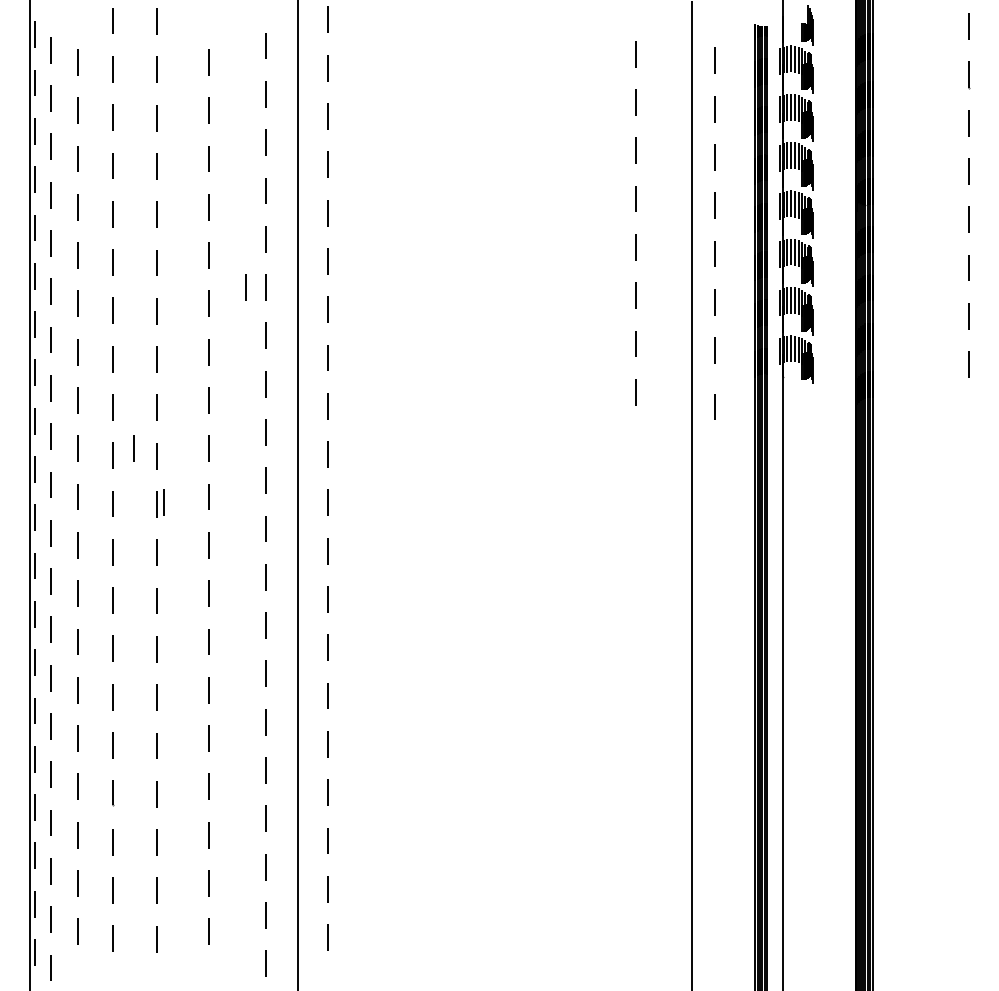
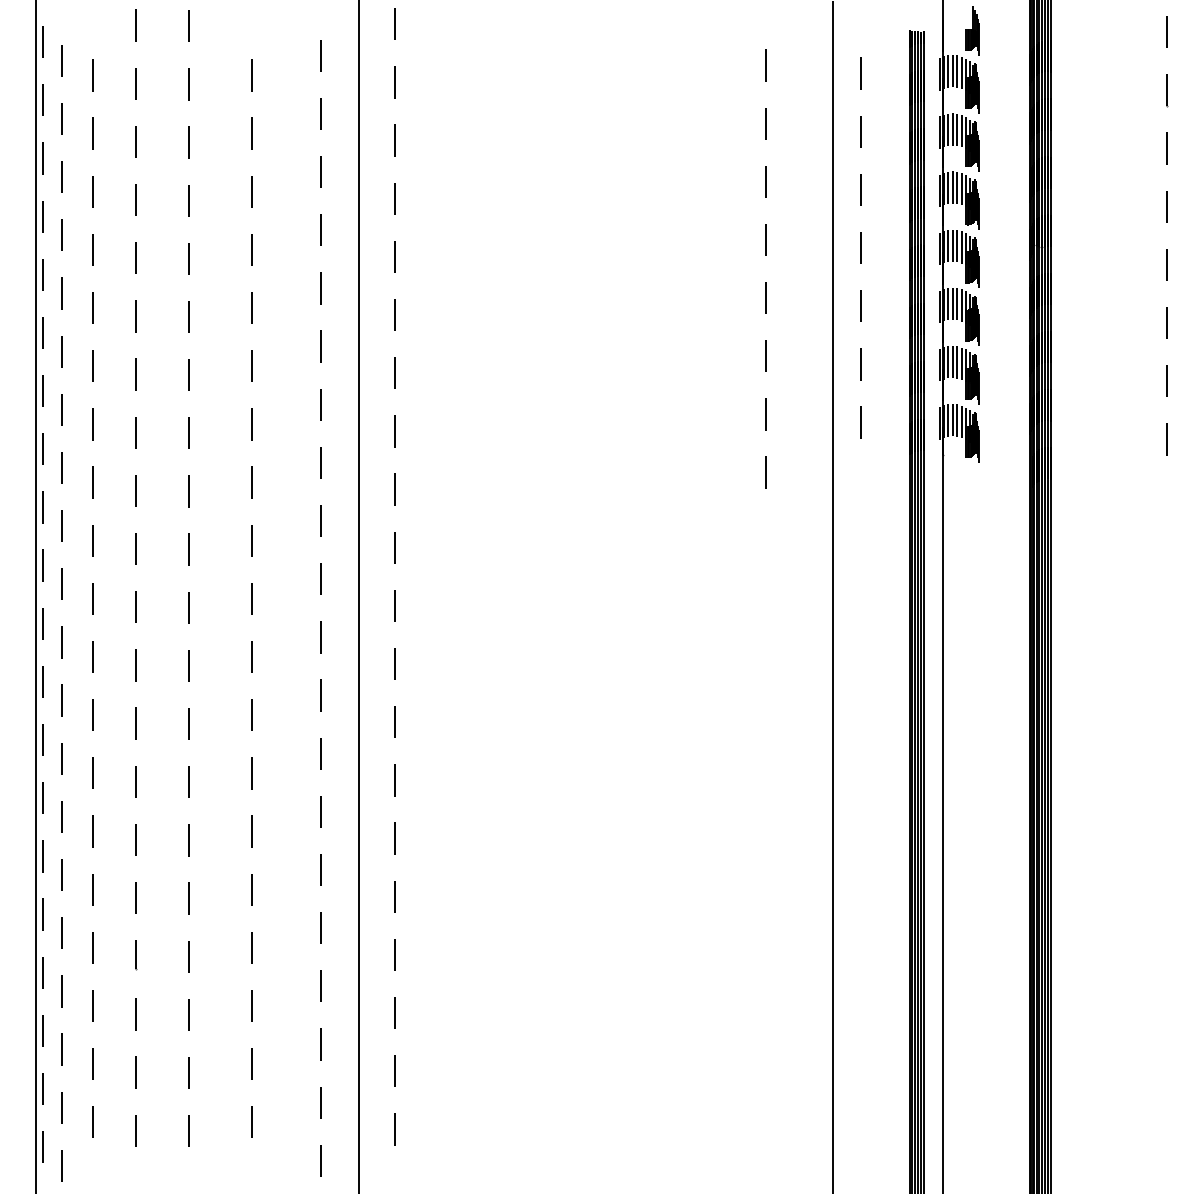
line: (246, 287) -> (296, 346), removed
line: (714, 407) -> (860, 490), removed
line: (133, 448) -> (160, 540), removed
line: (163, 501) -> (196, 604), removed

